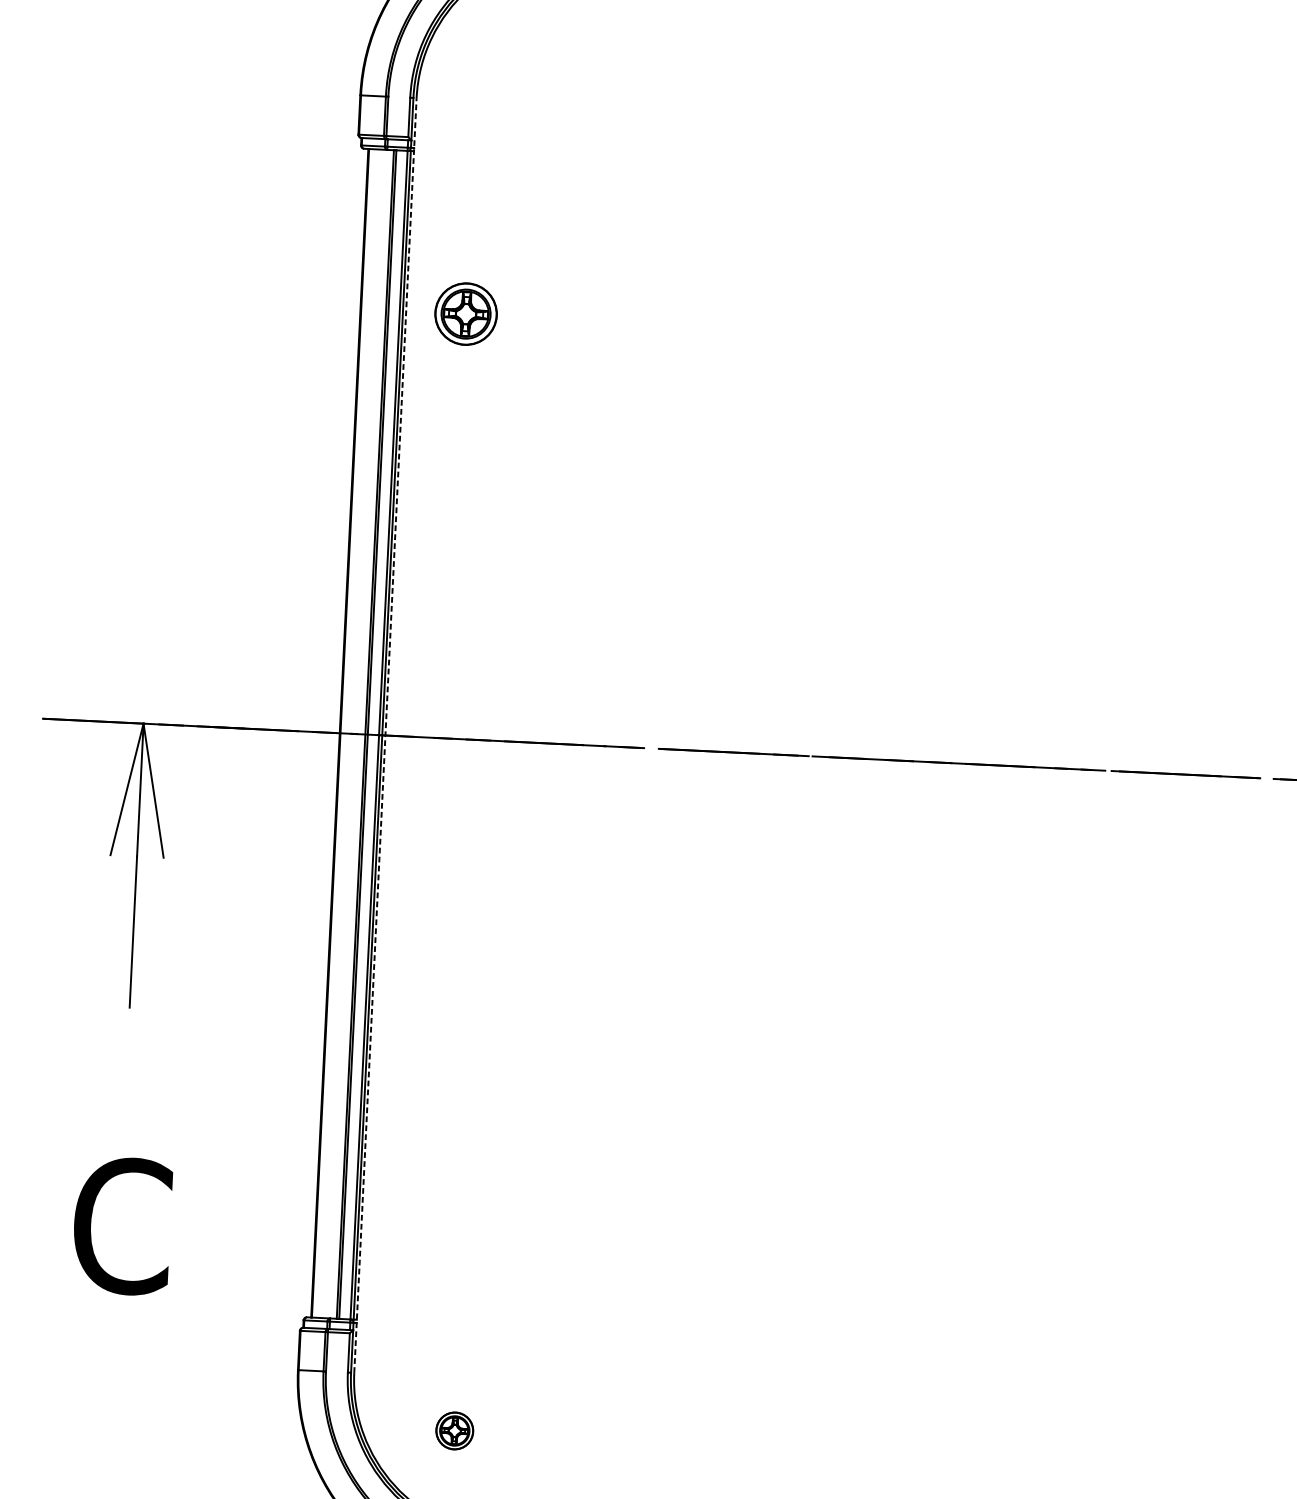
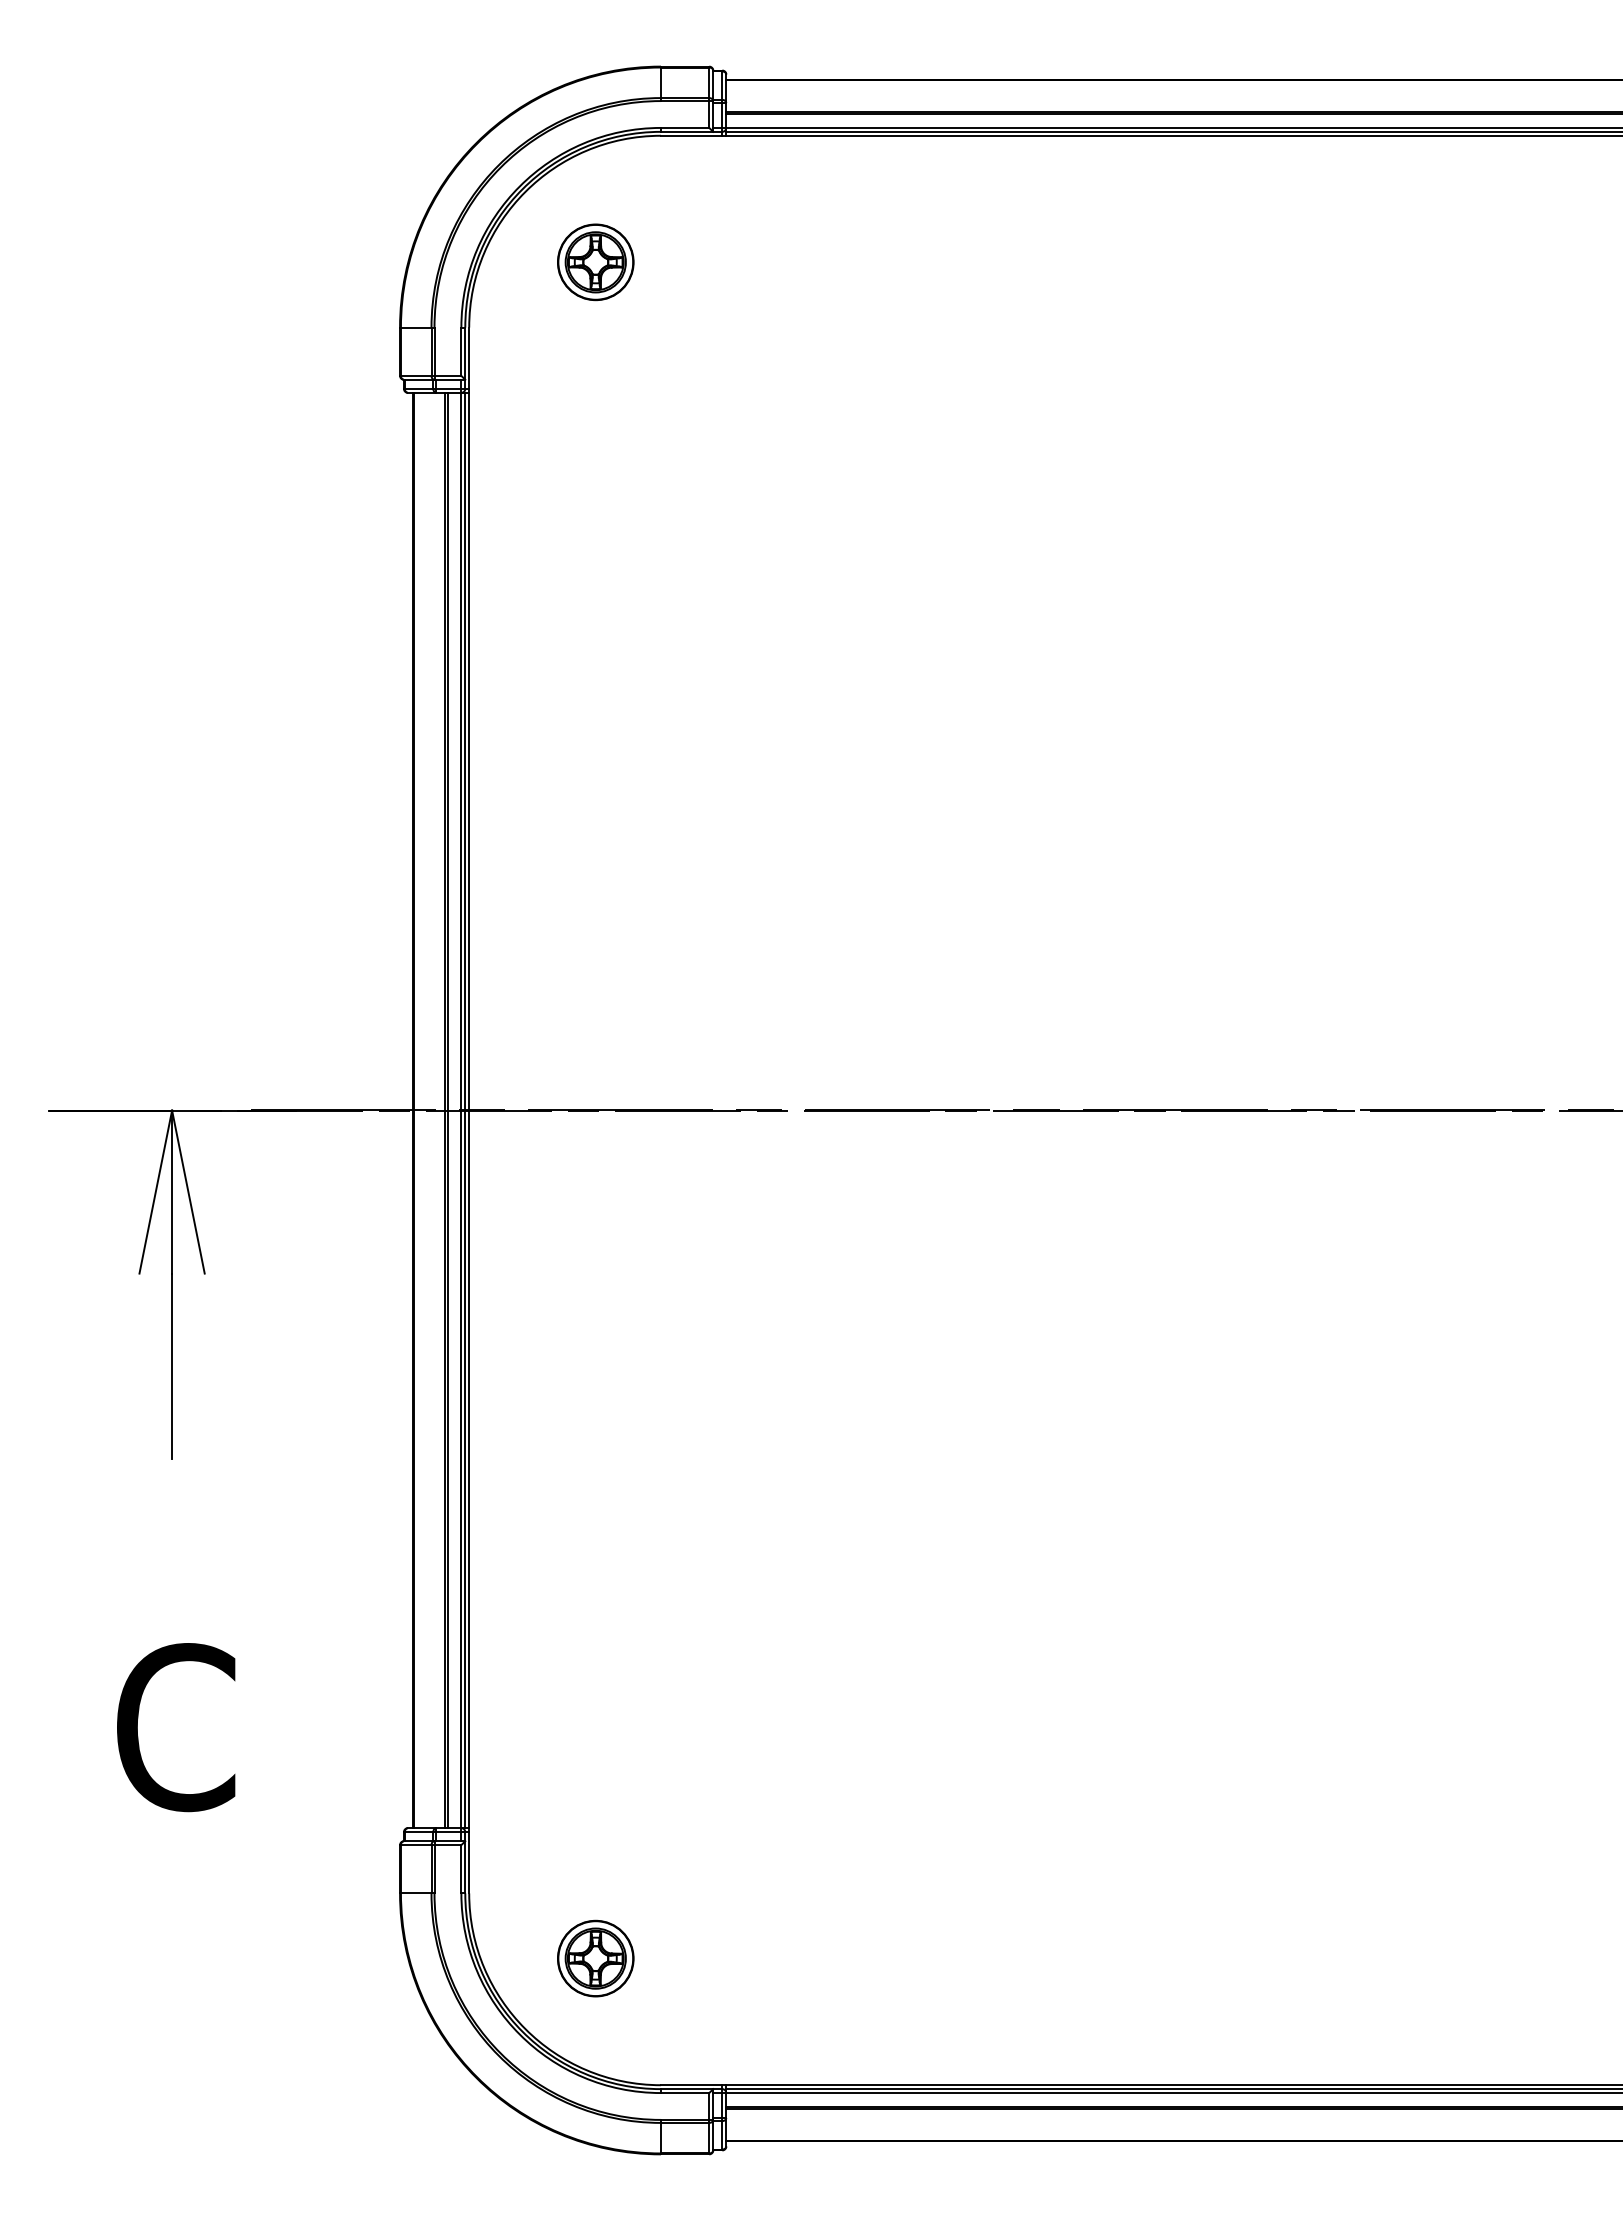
part: (465, 314) -> (595, 262), moved
line: (385, 735) -> (469, 1110), dashed -> solid
part: (454, 1430) -> (595, 1958), size x1.67

